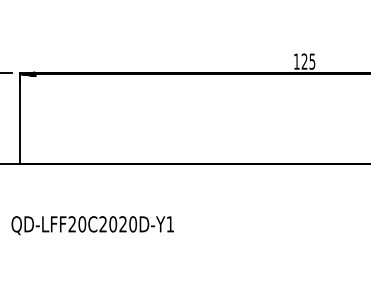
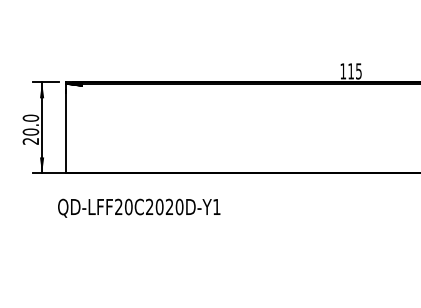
text: (304, 61) -> (350, 71), 125 -> 115
text: (93, 224) -> (139, 207), moved

